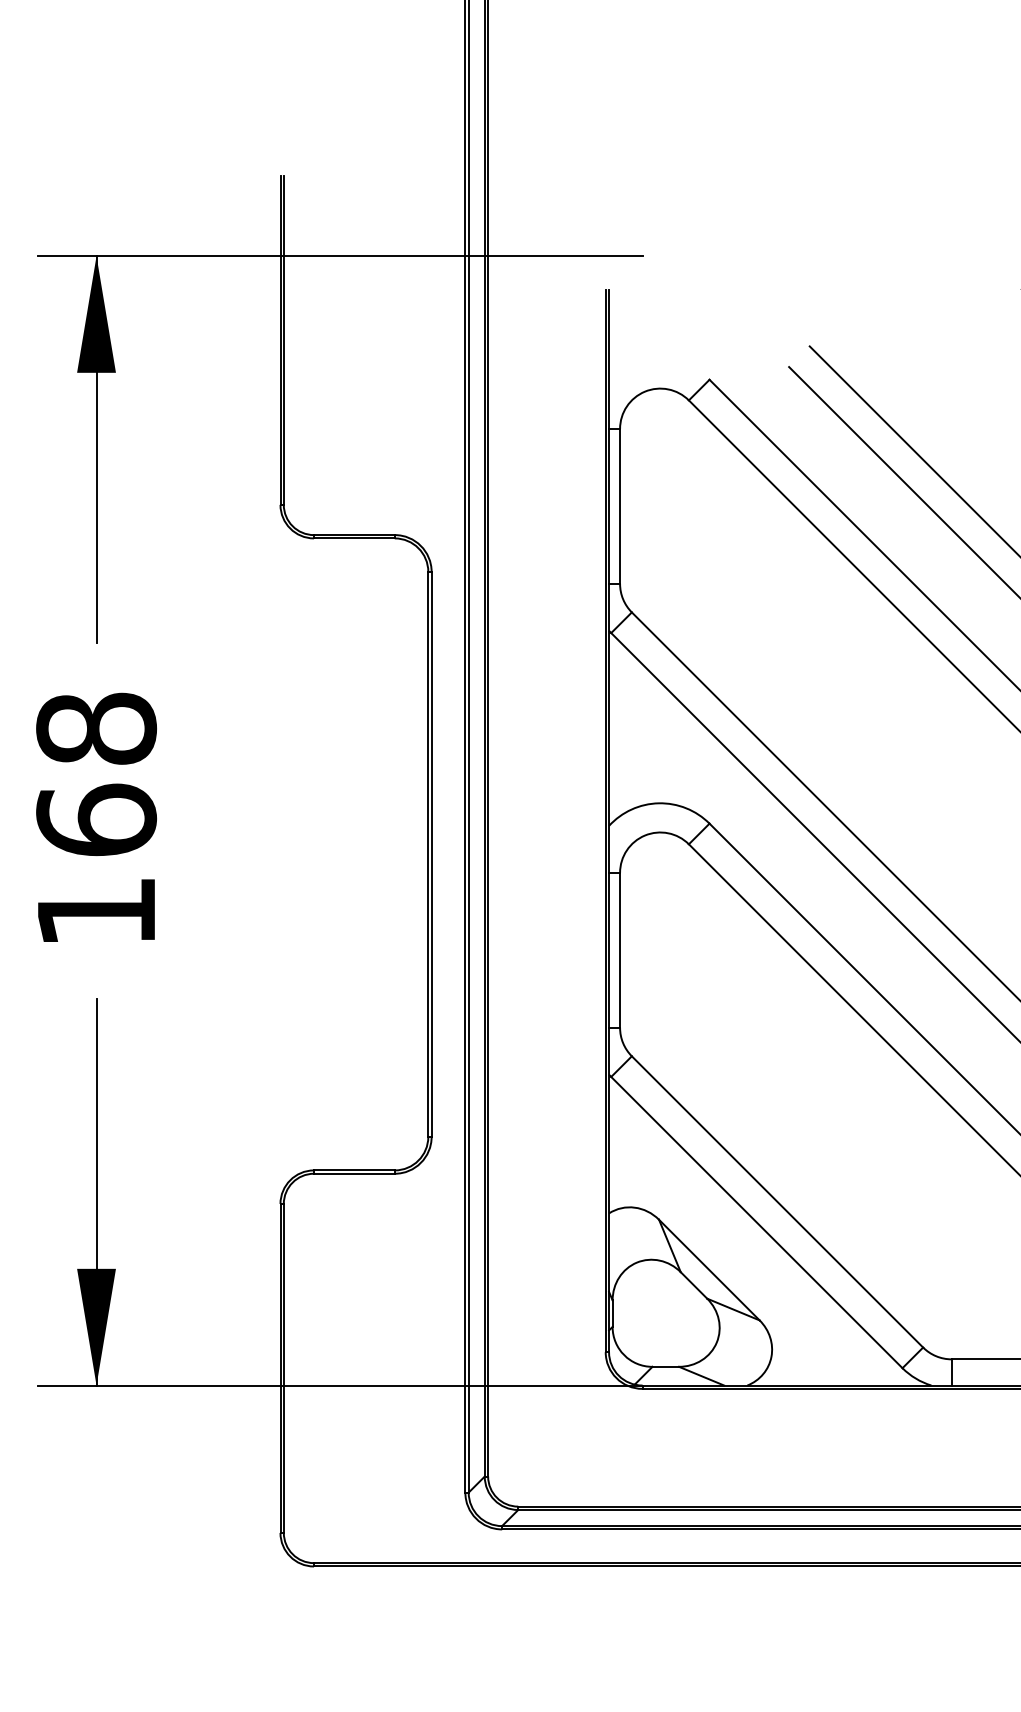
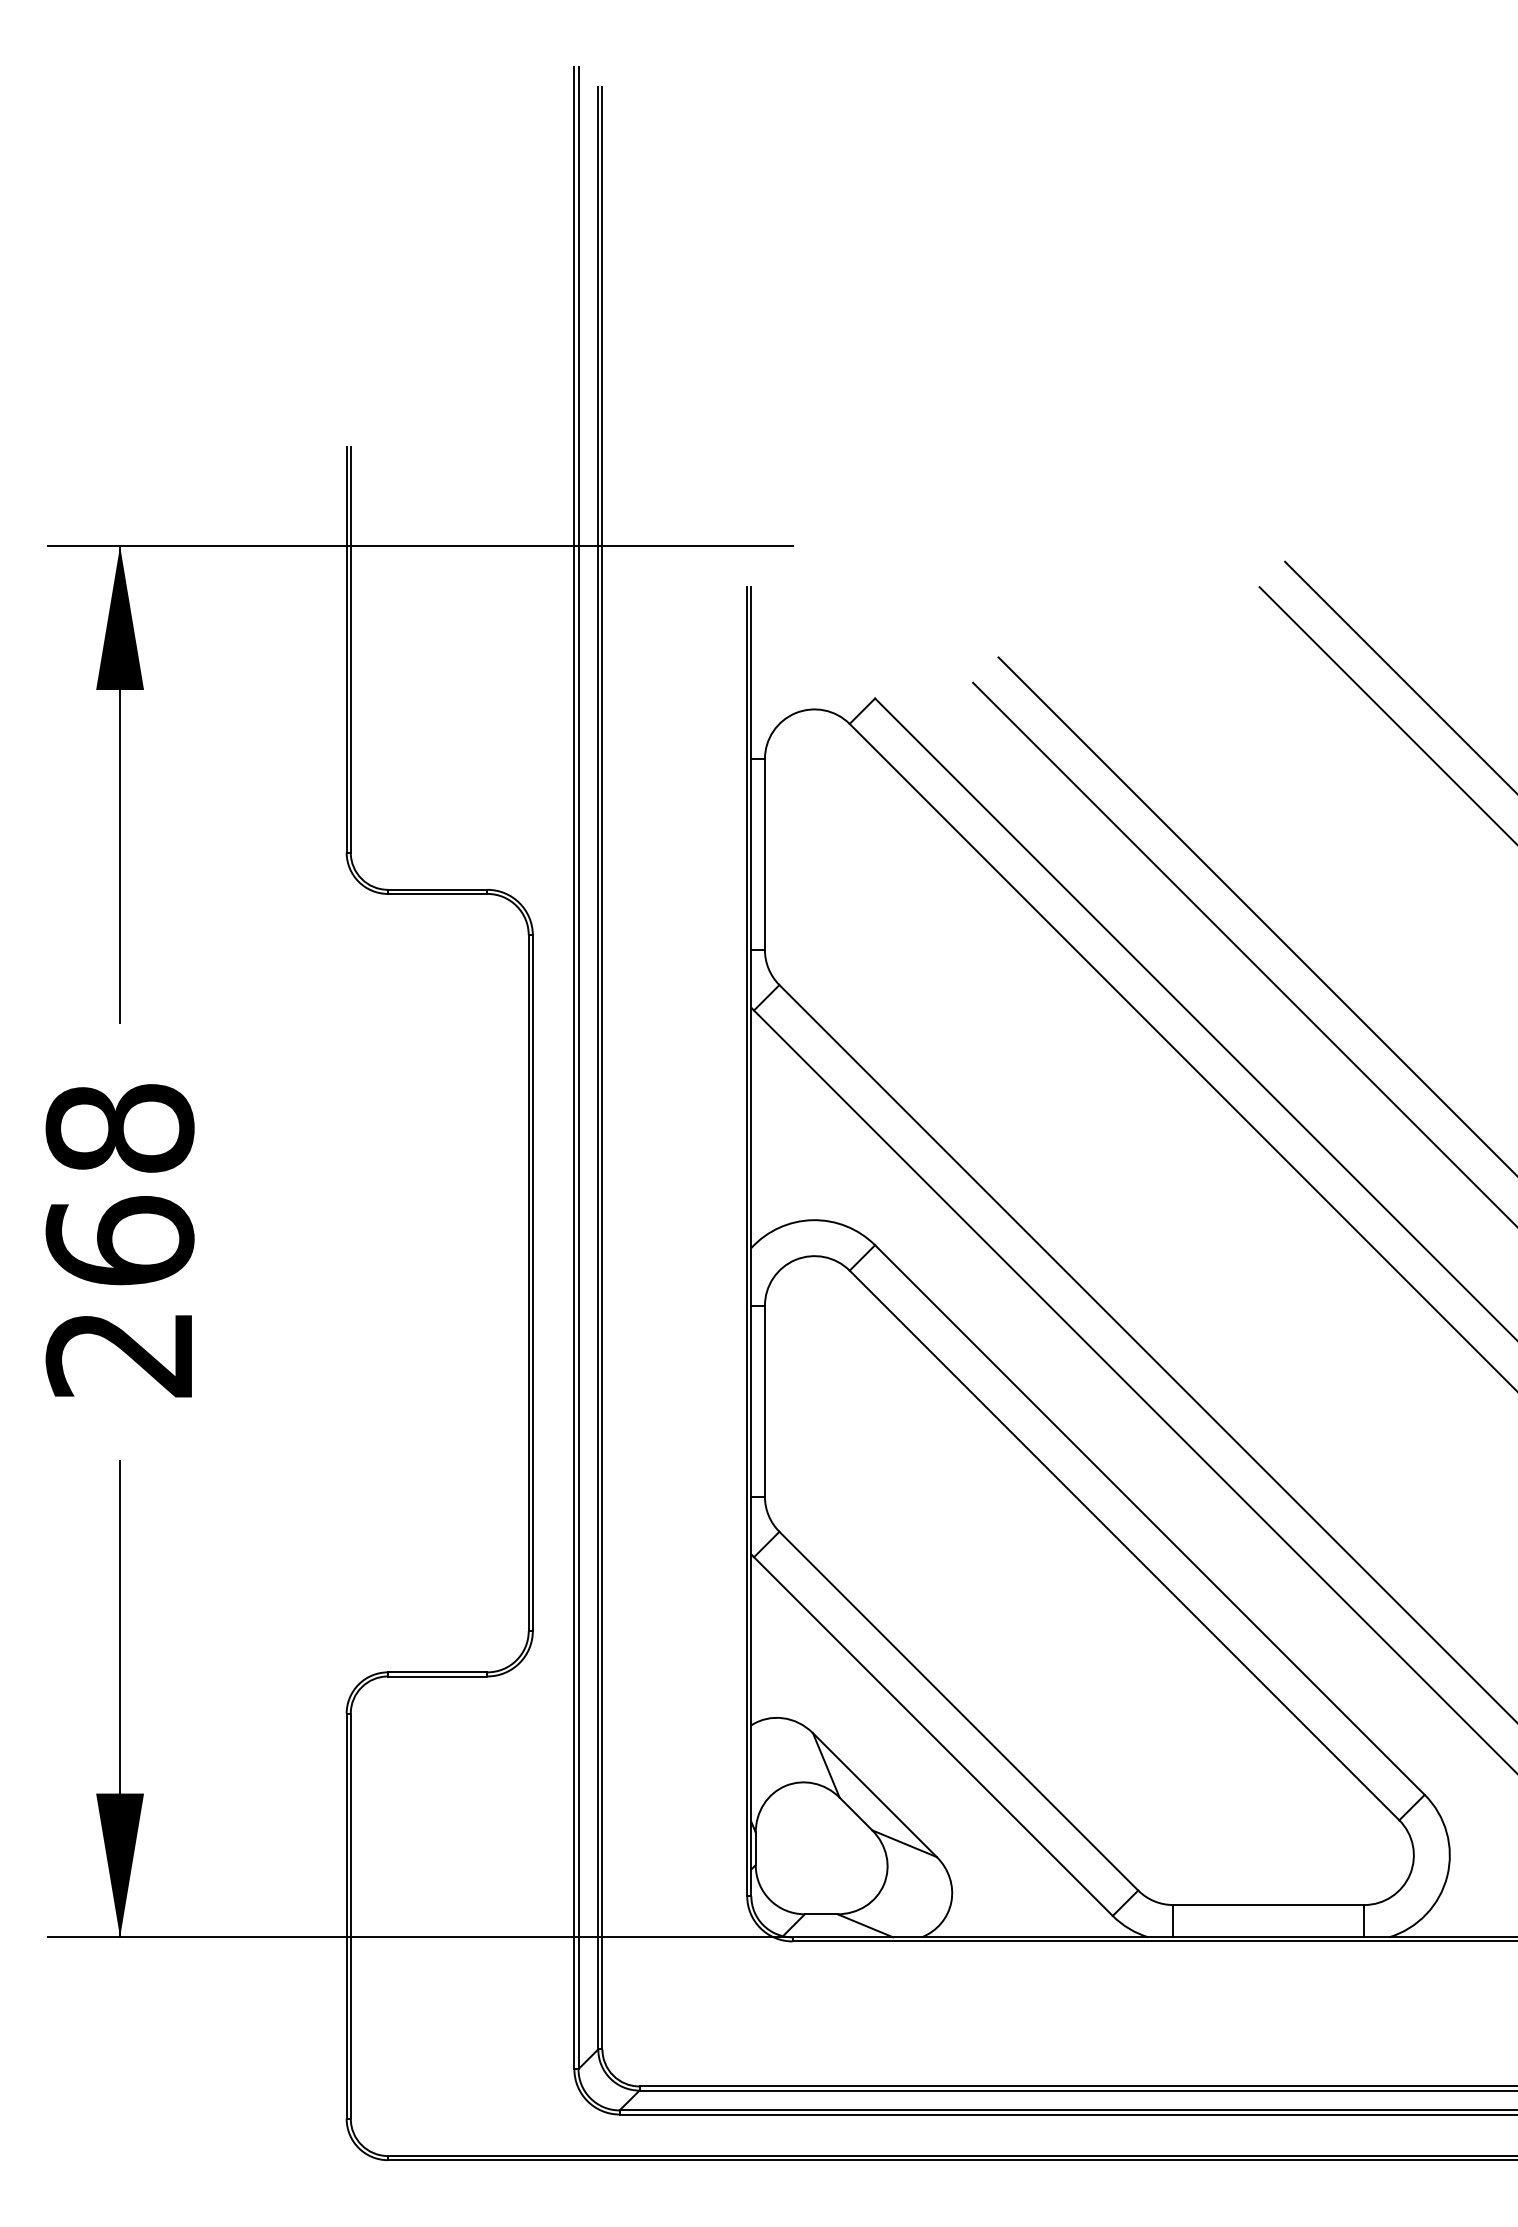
text: (95, 913) -> (118, 1355), 168 -> 268

